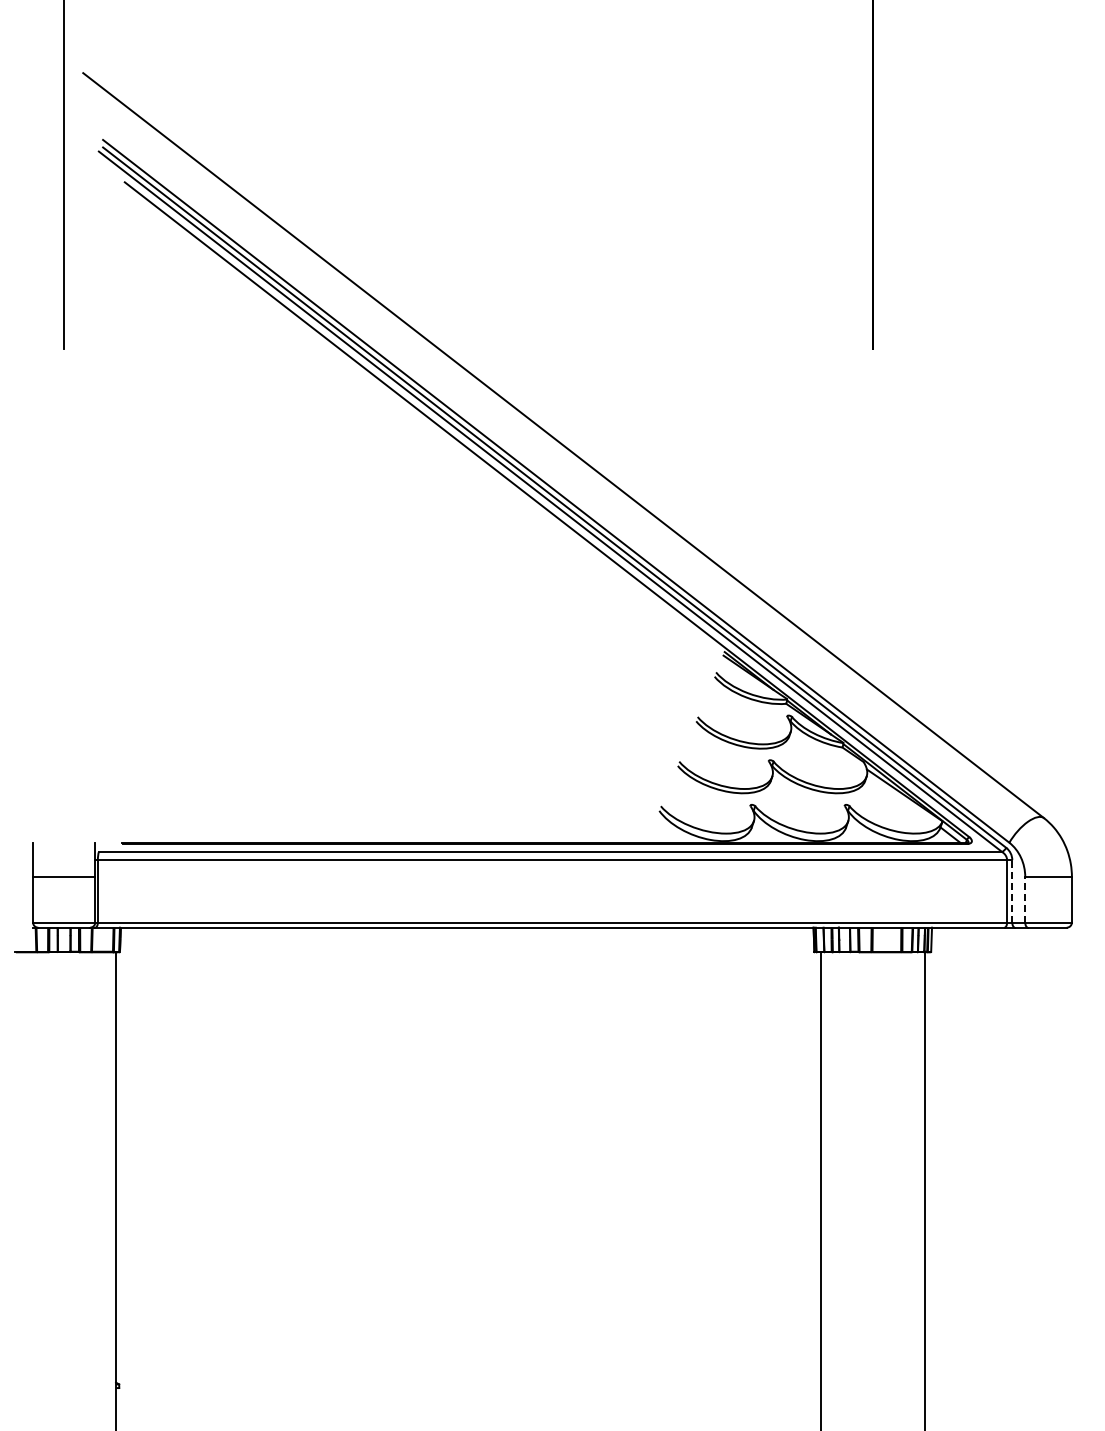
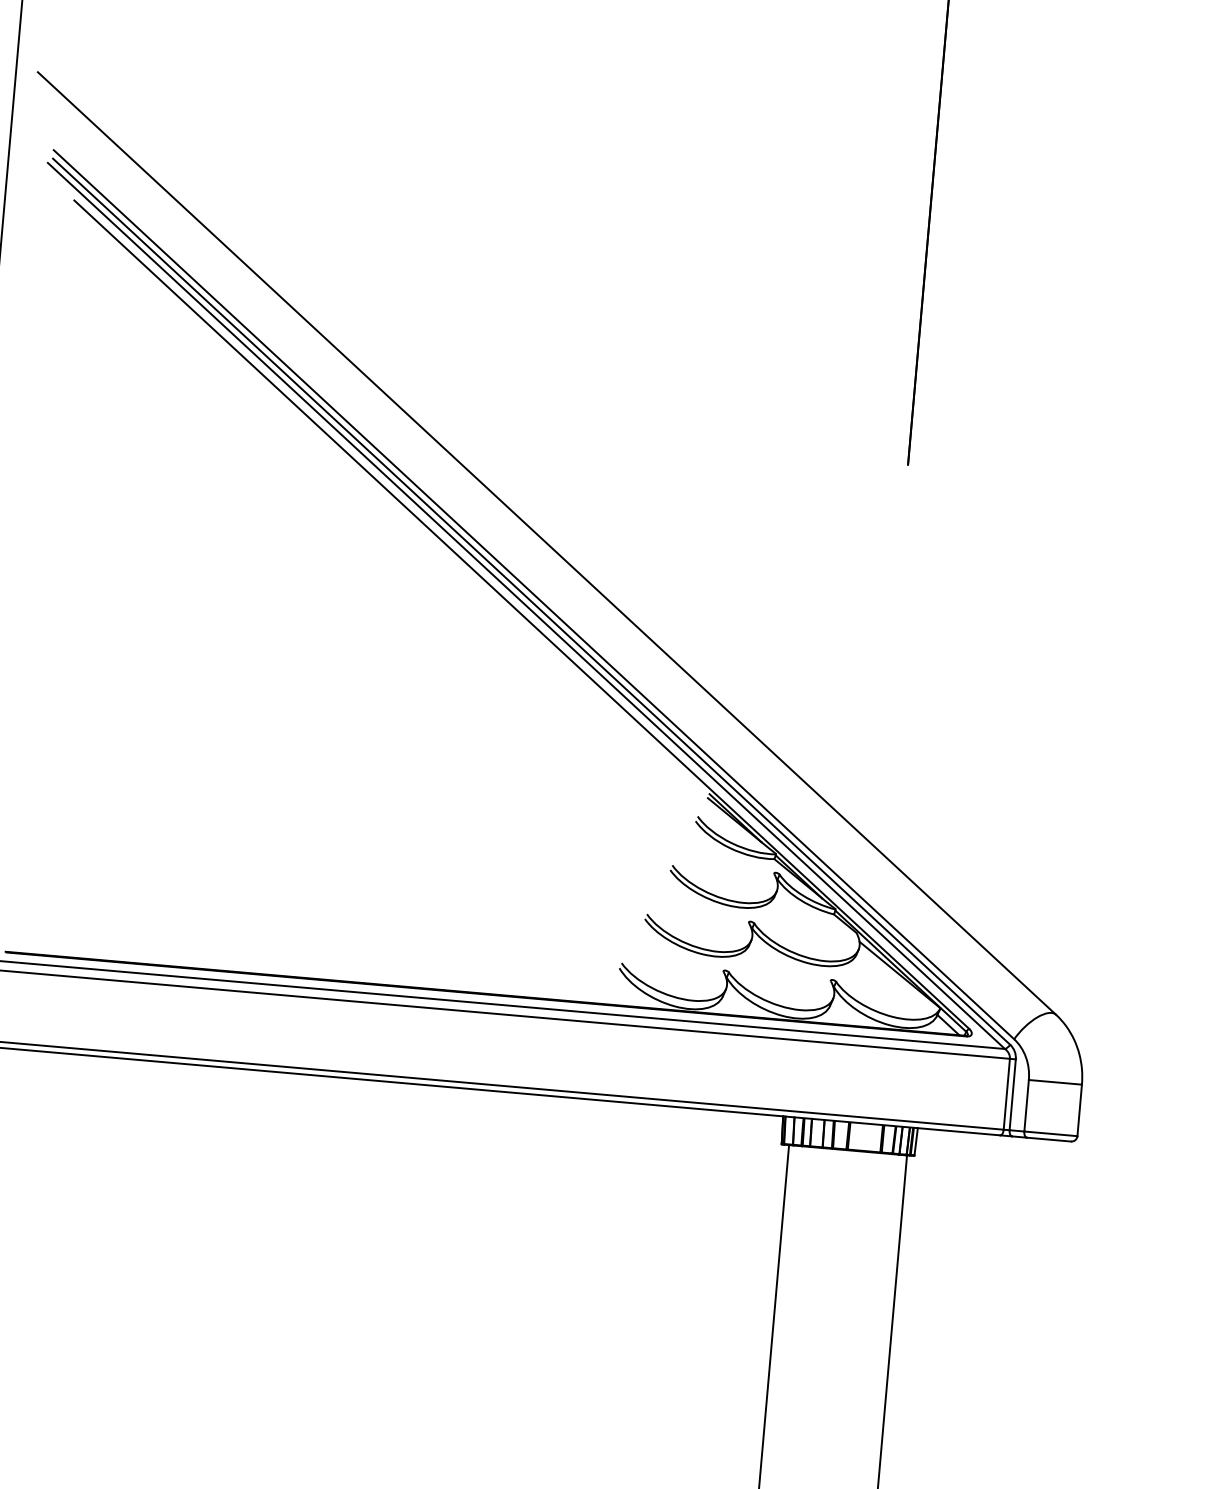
line: (1012, 890) -> (1013, 1093), dashed -> solid
line: (1025, 899) -> (1026, 1105), dashed -> solid

